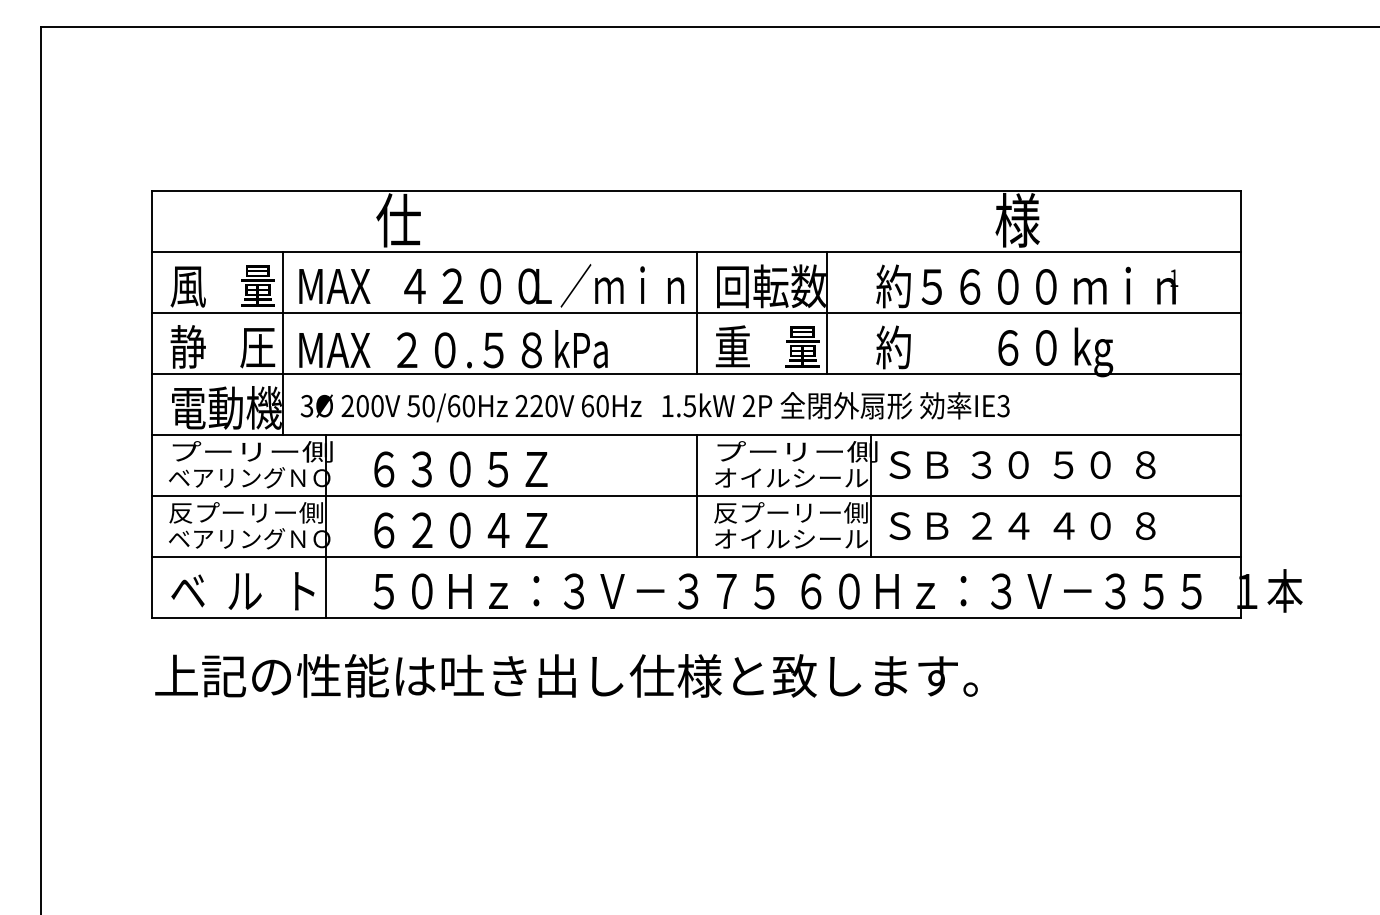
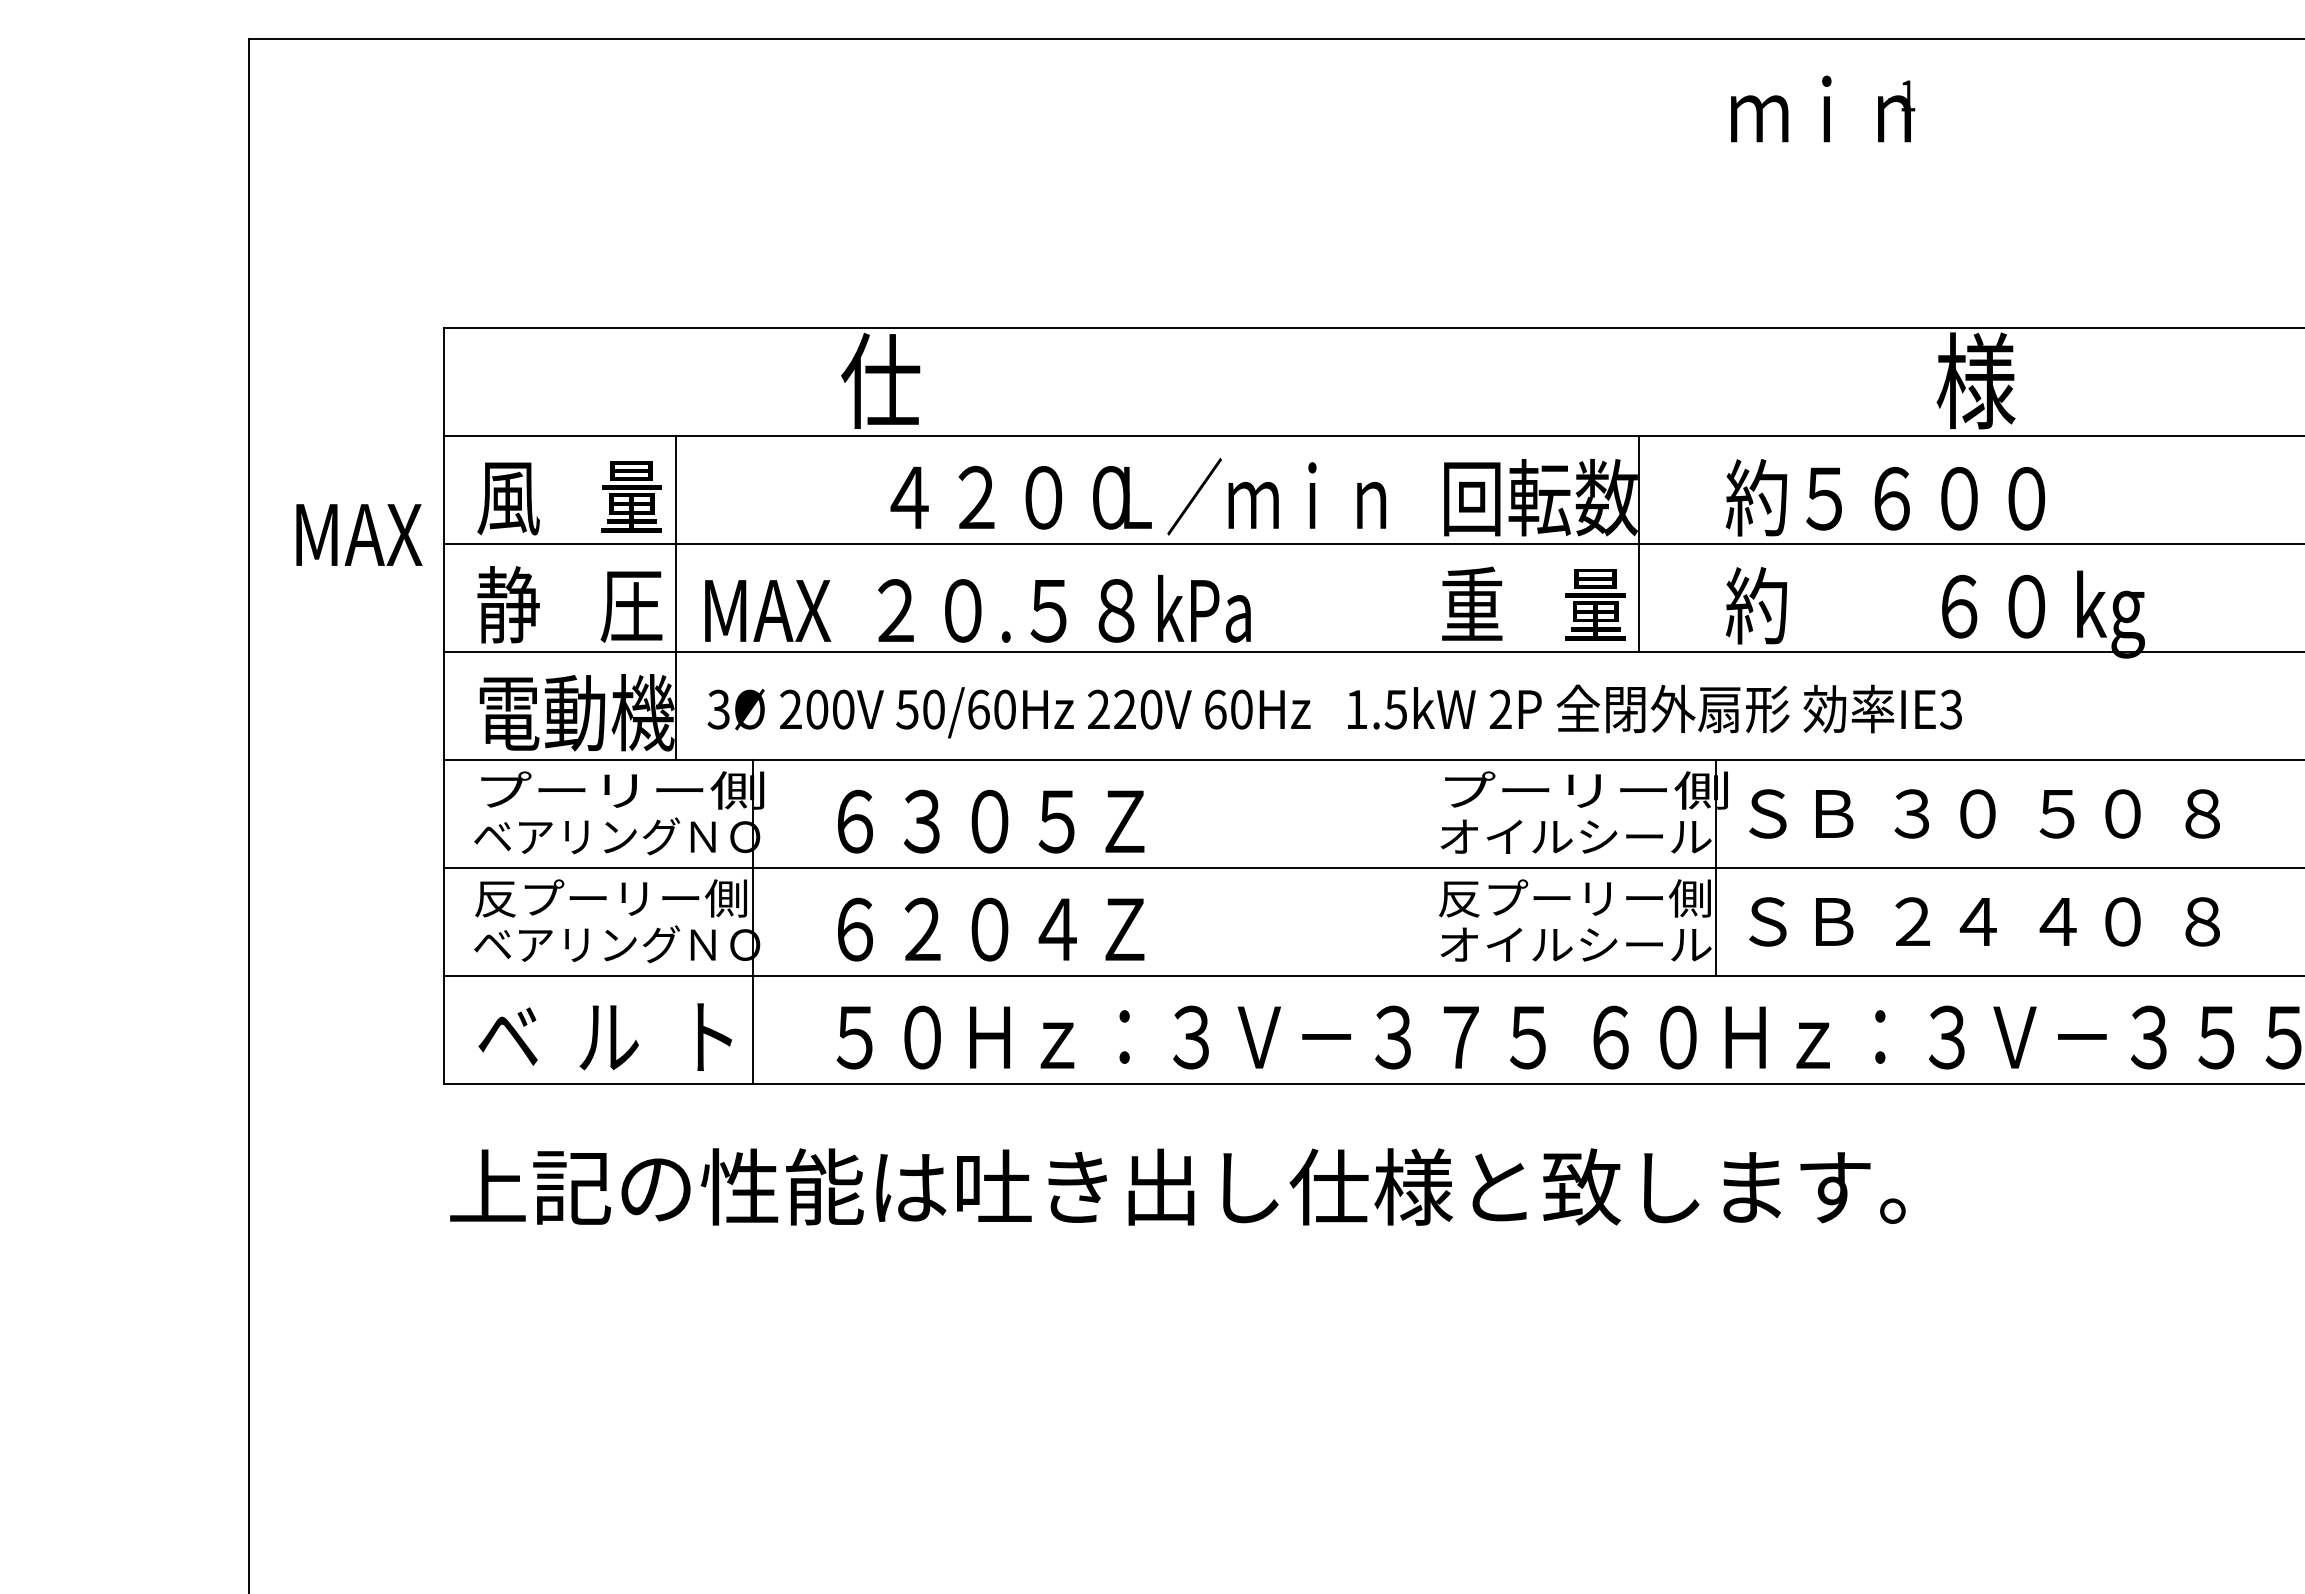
text: (1126, 285) -> (1823, 108), moved
text: (334, 286) -> (358, 535), moved
line: (696, 312) -> (1407, 543), removed
line: (696, 495) -> (1407, 867), removed

